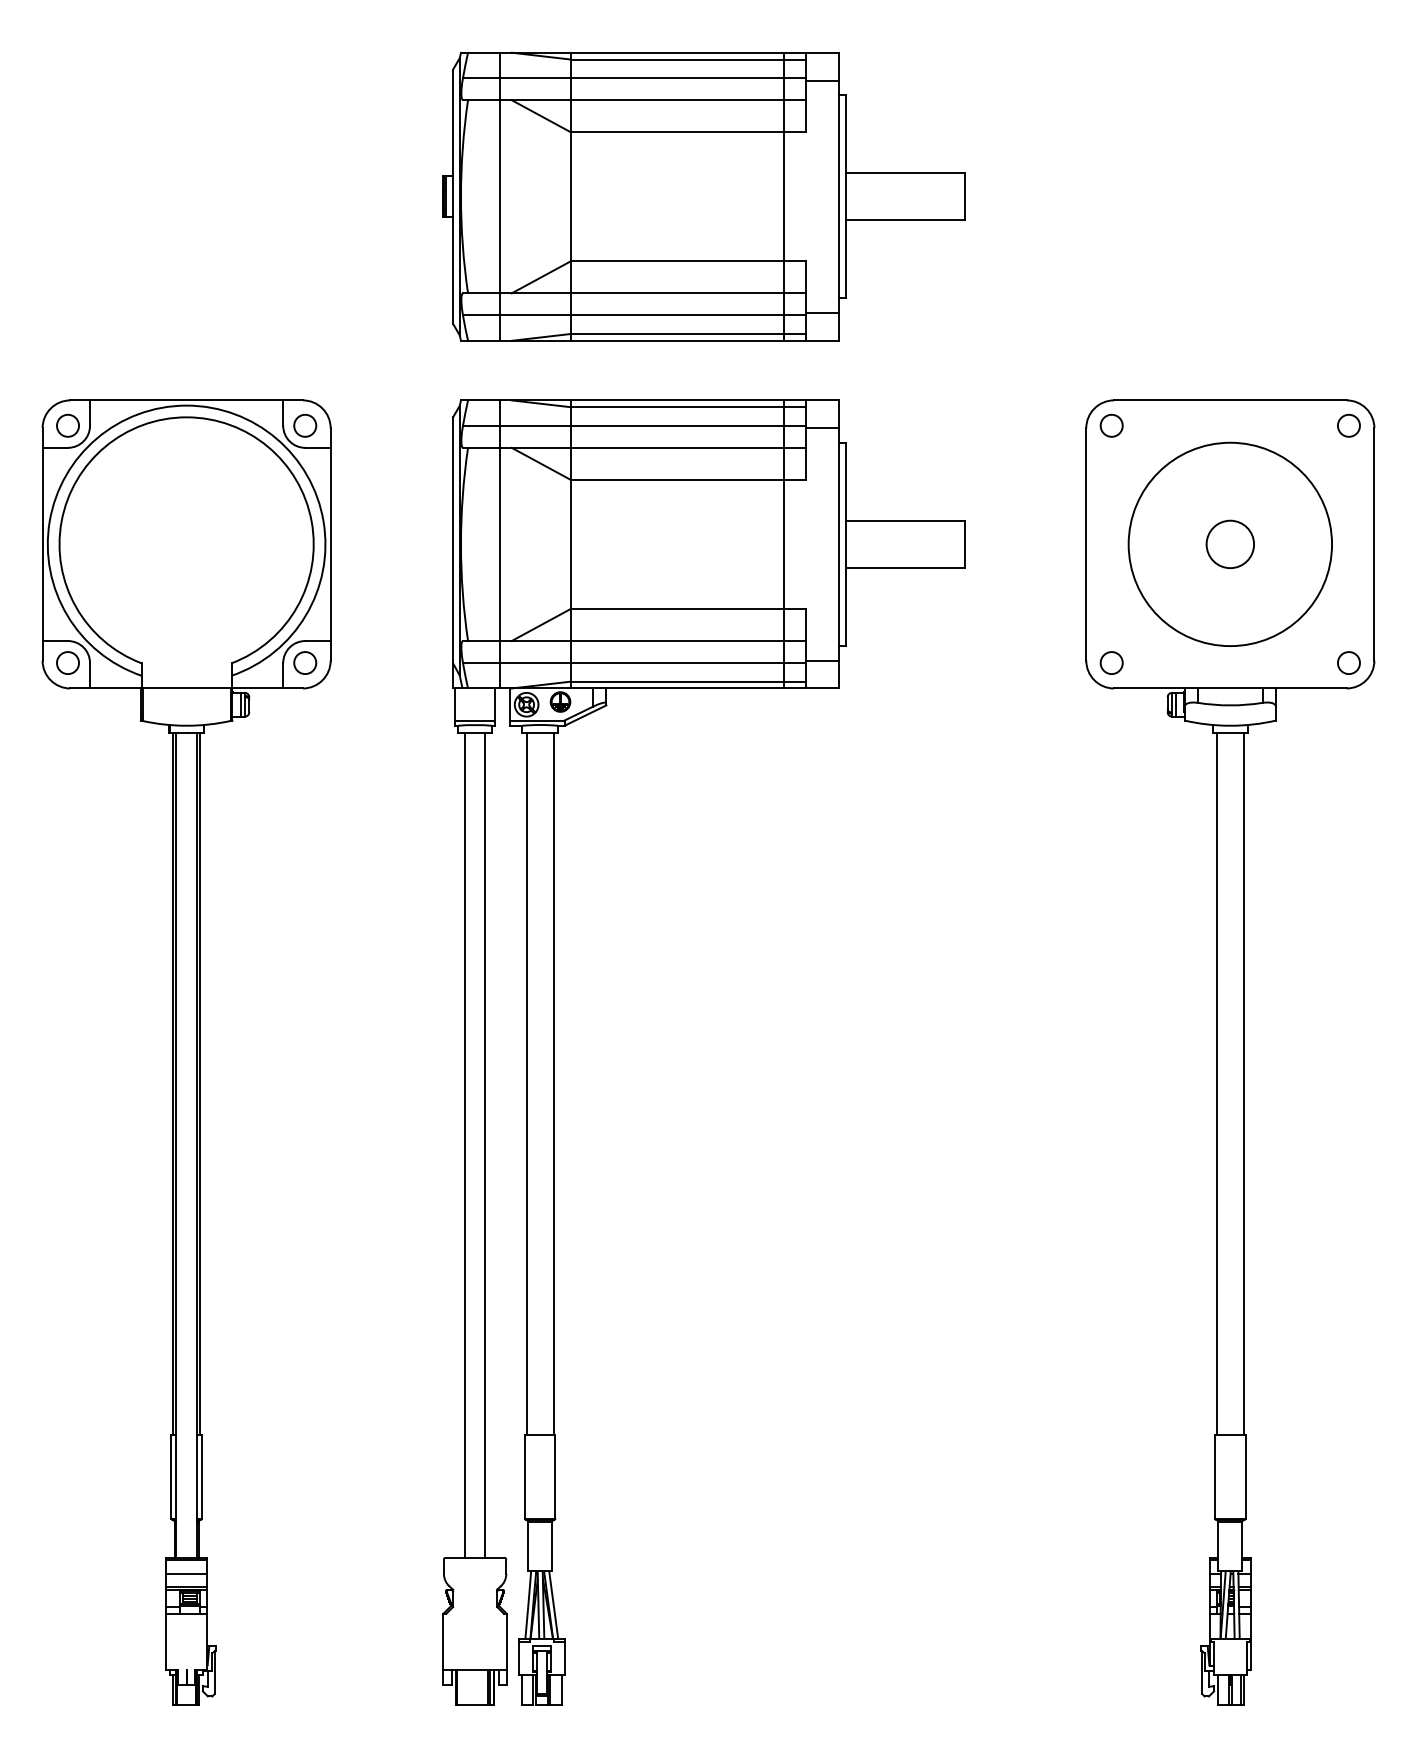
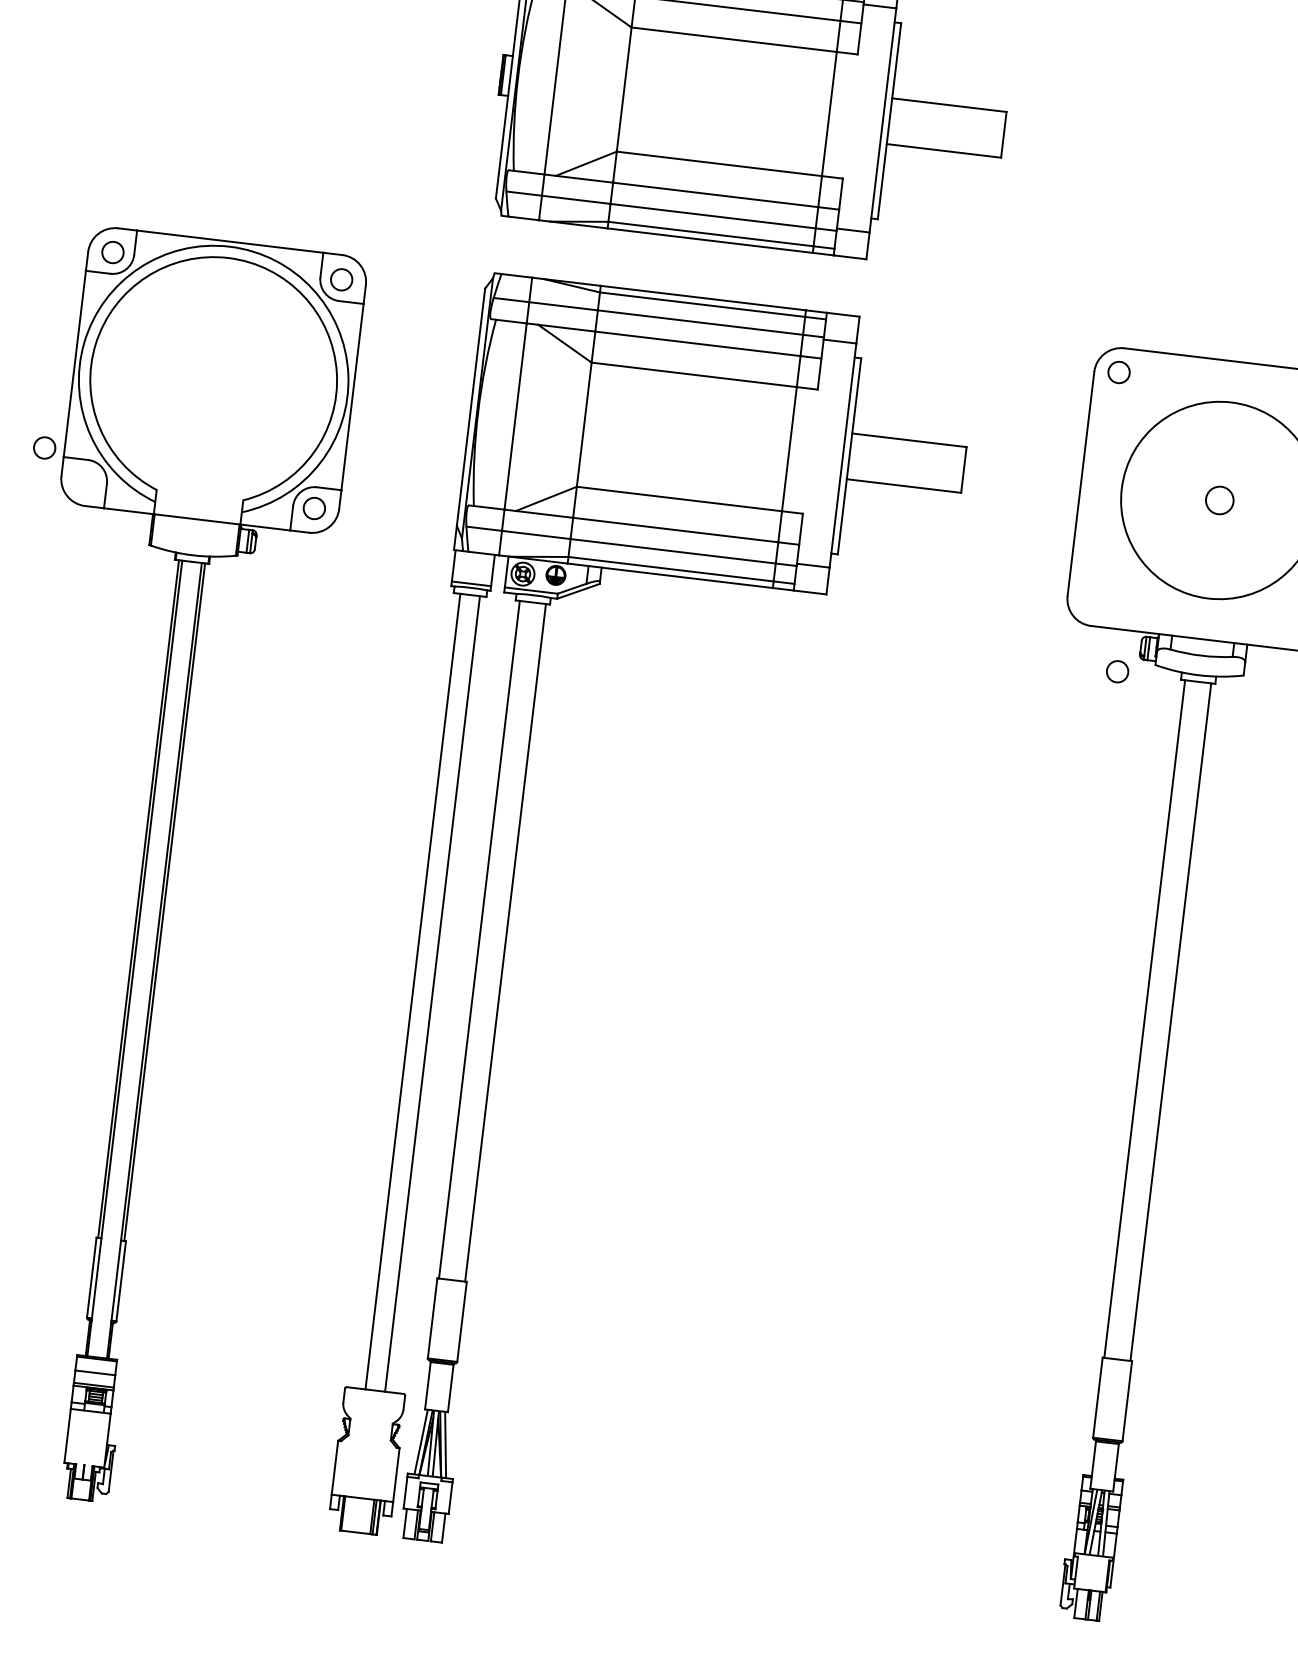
circle: (1230, 544) -> (1219, 500), size x0.6
circle: (67, 662) -> (44, 447), moved
circle: (1111, 662) -> (1117, 671), moved

